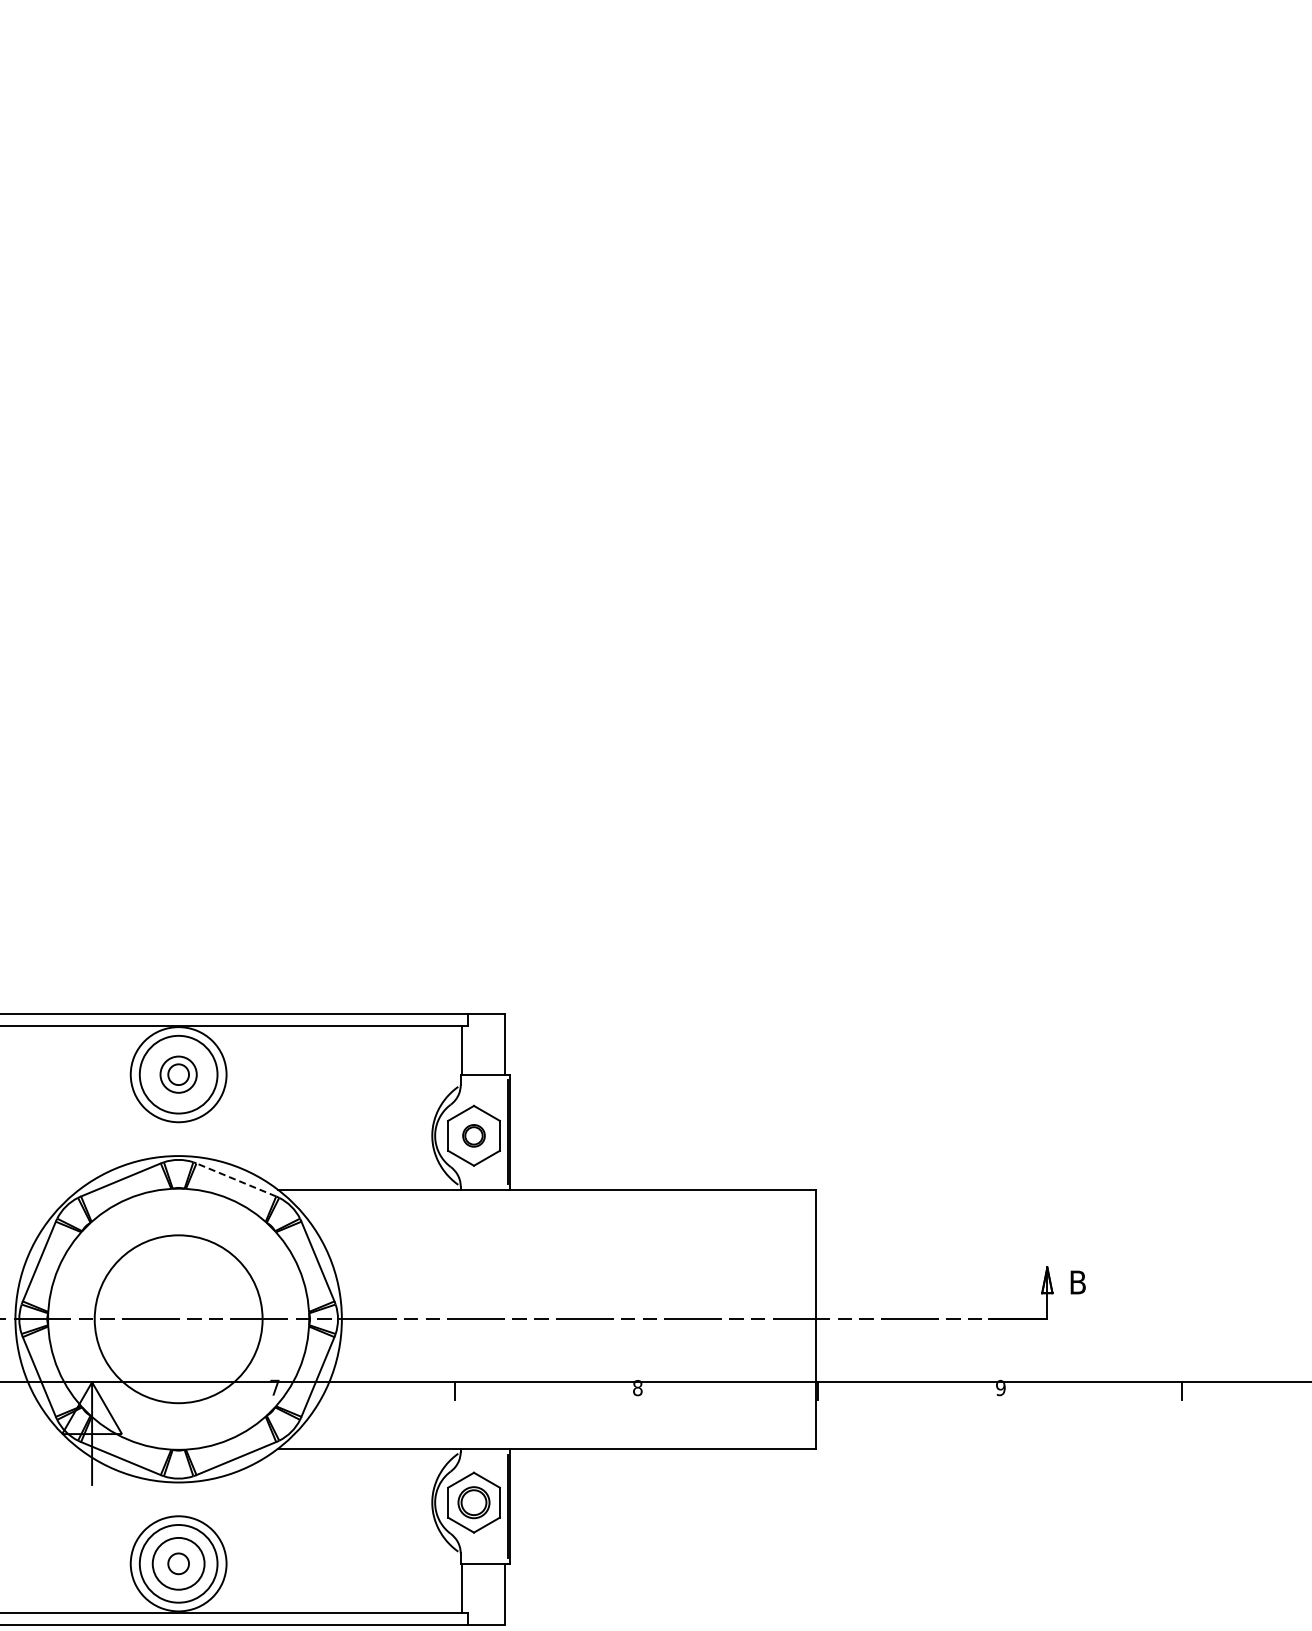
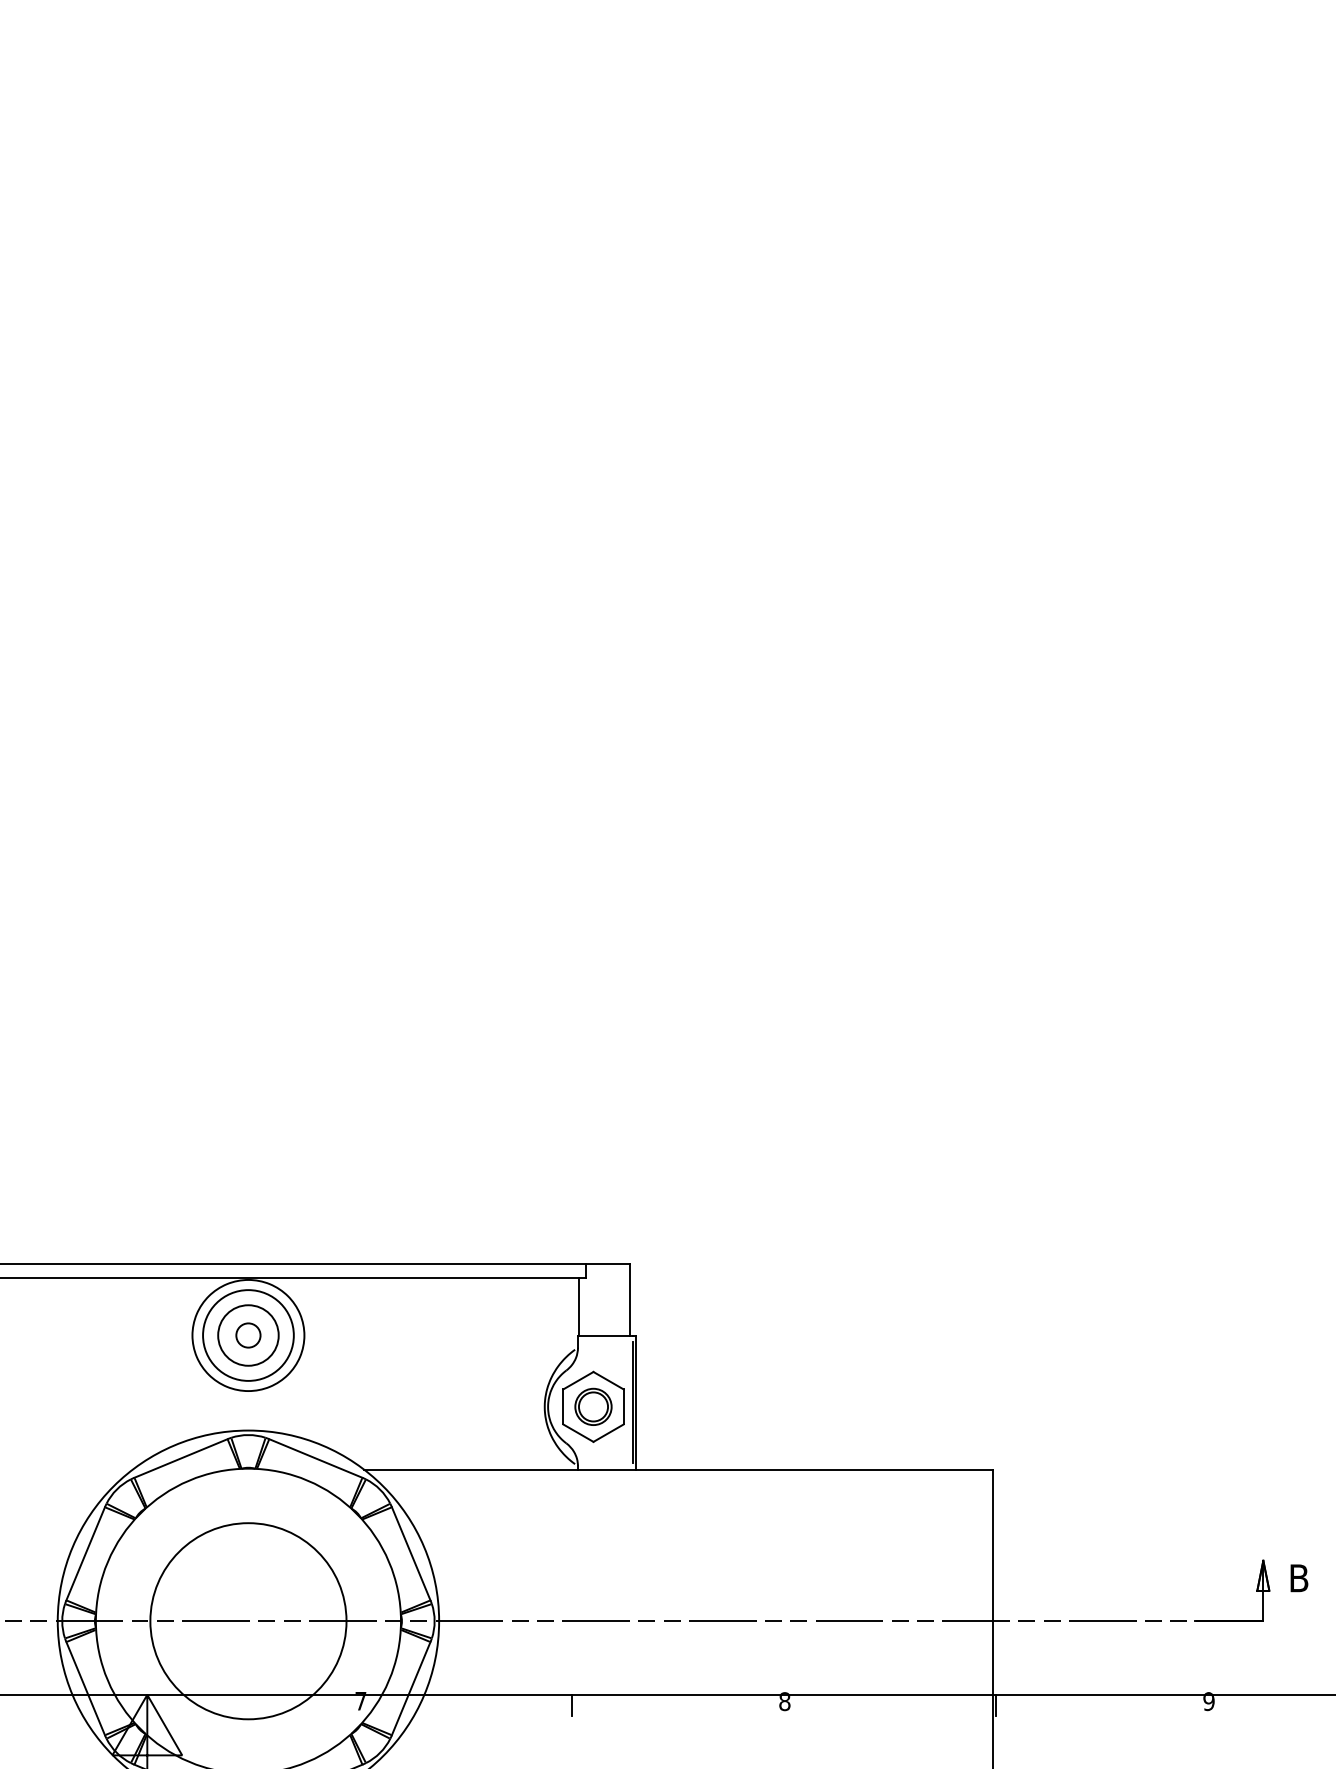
circle: (178, 1074) -> (248, 1335), size x1.43
part: (473, 1135) -> (592, 1406), size x1.43
line: (235, 1179) -> (314, 1457), dashed -> solid

